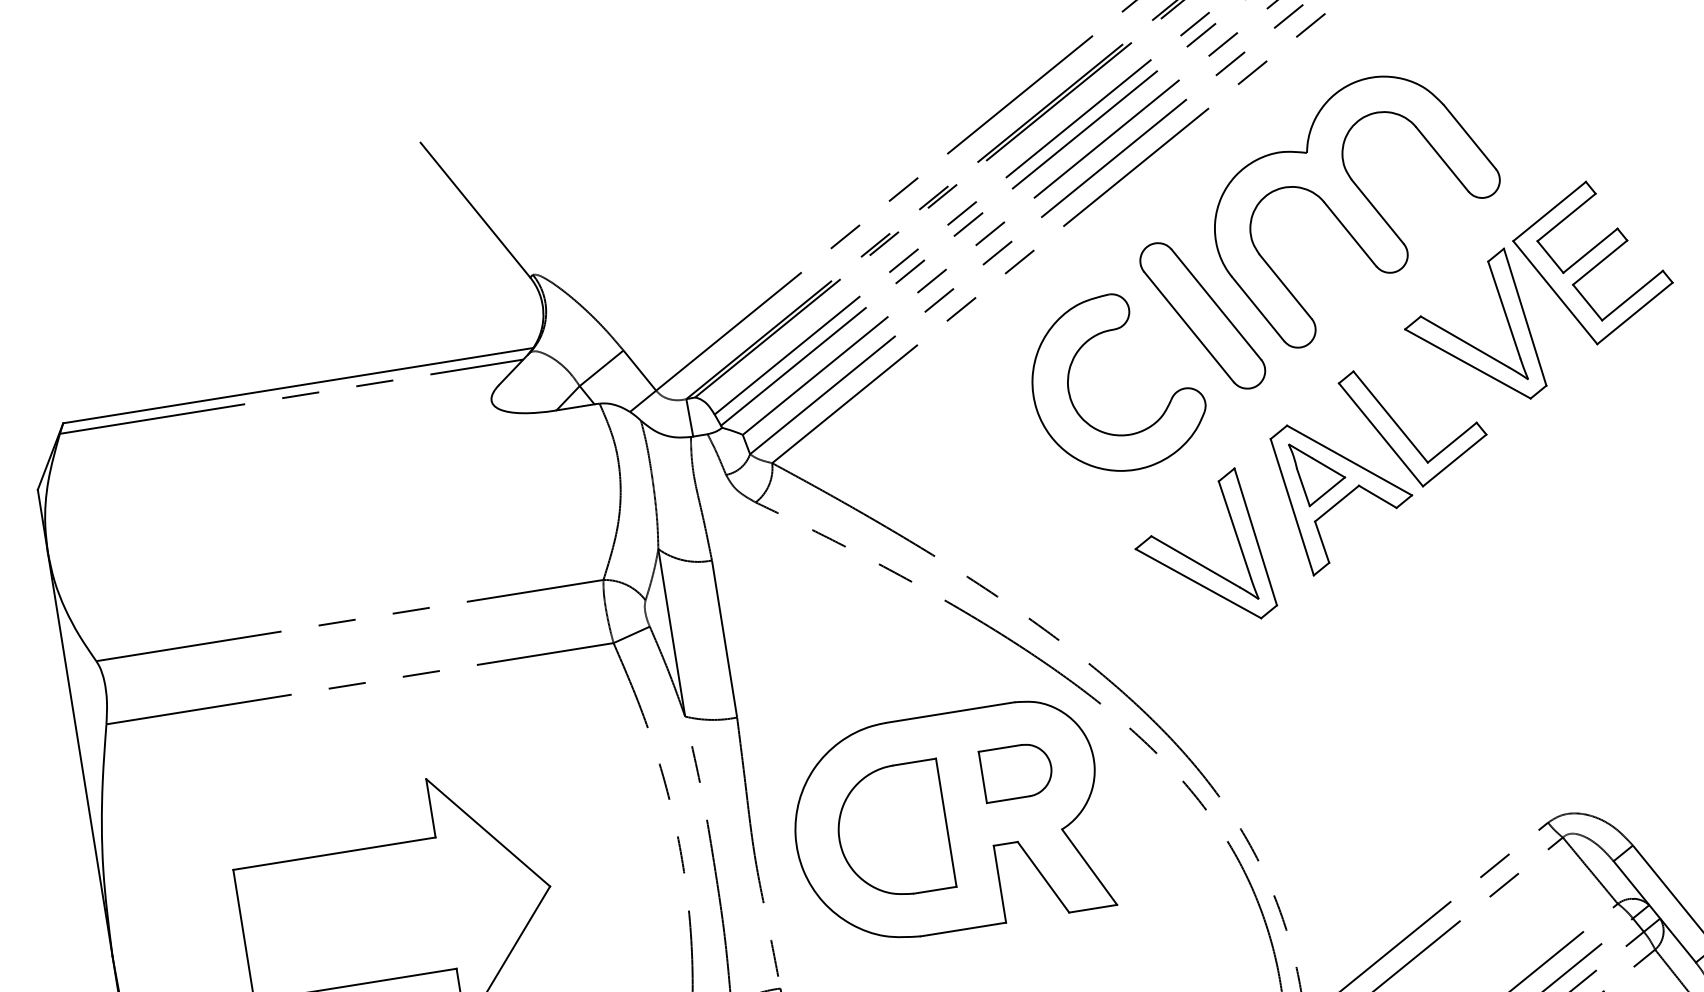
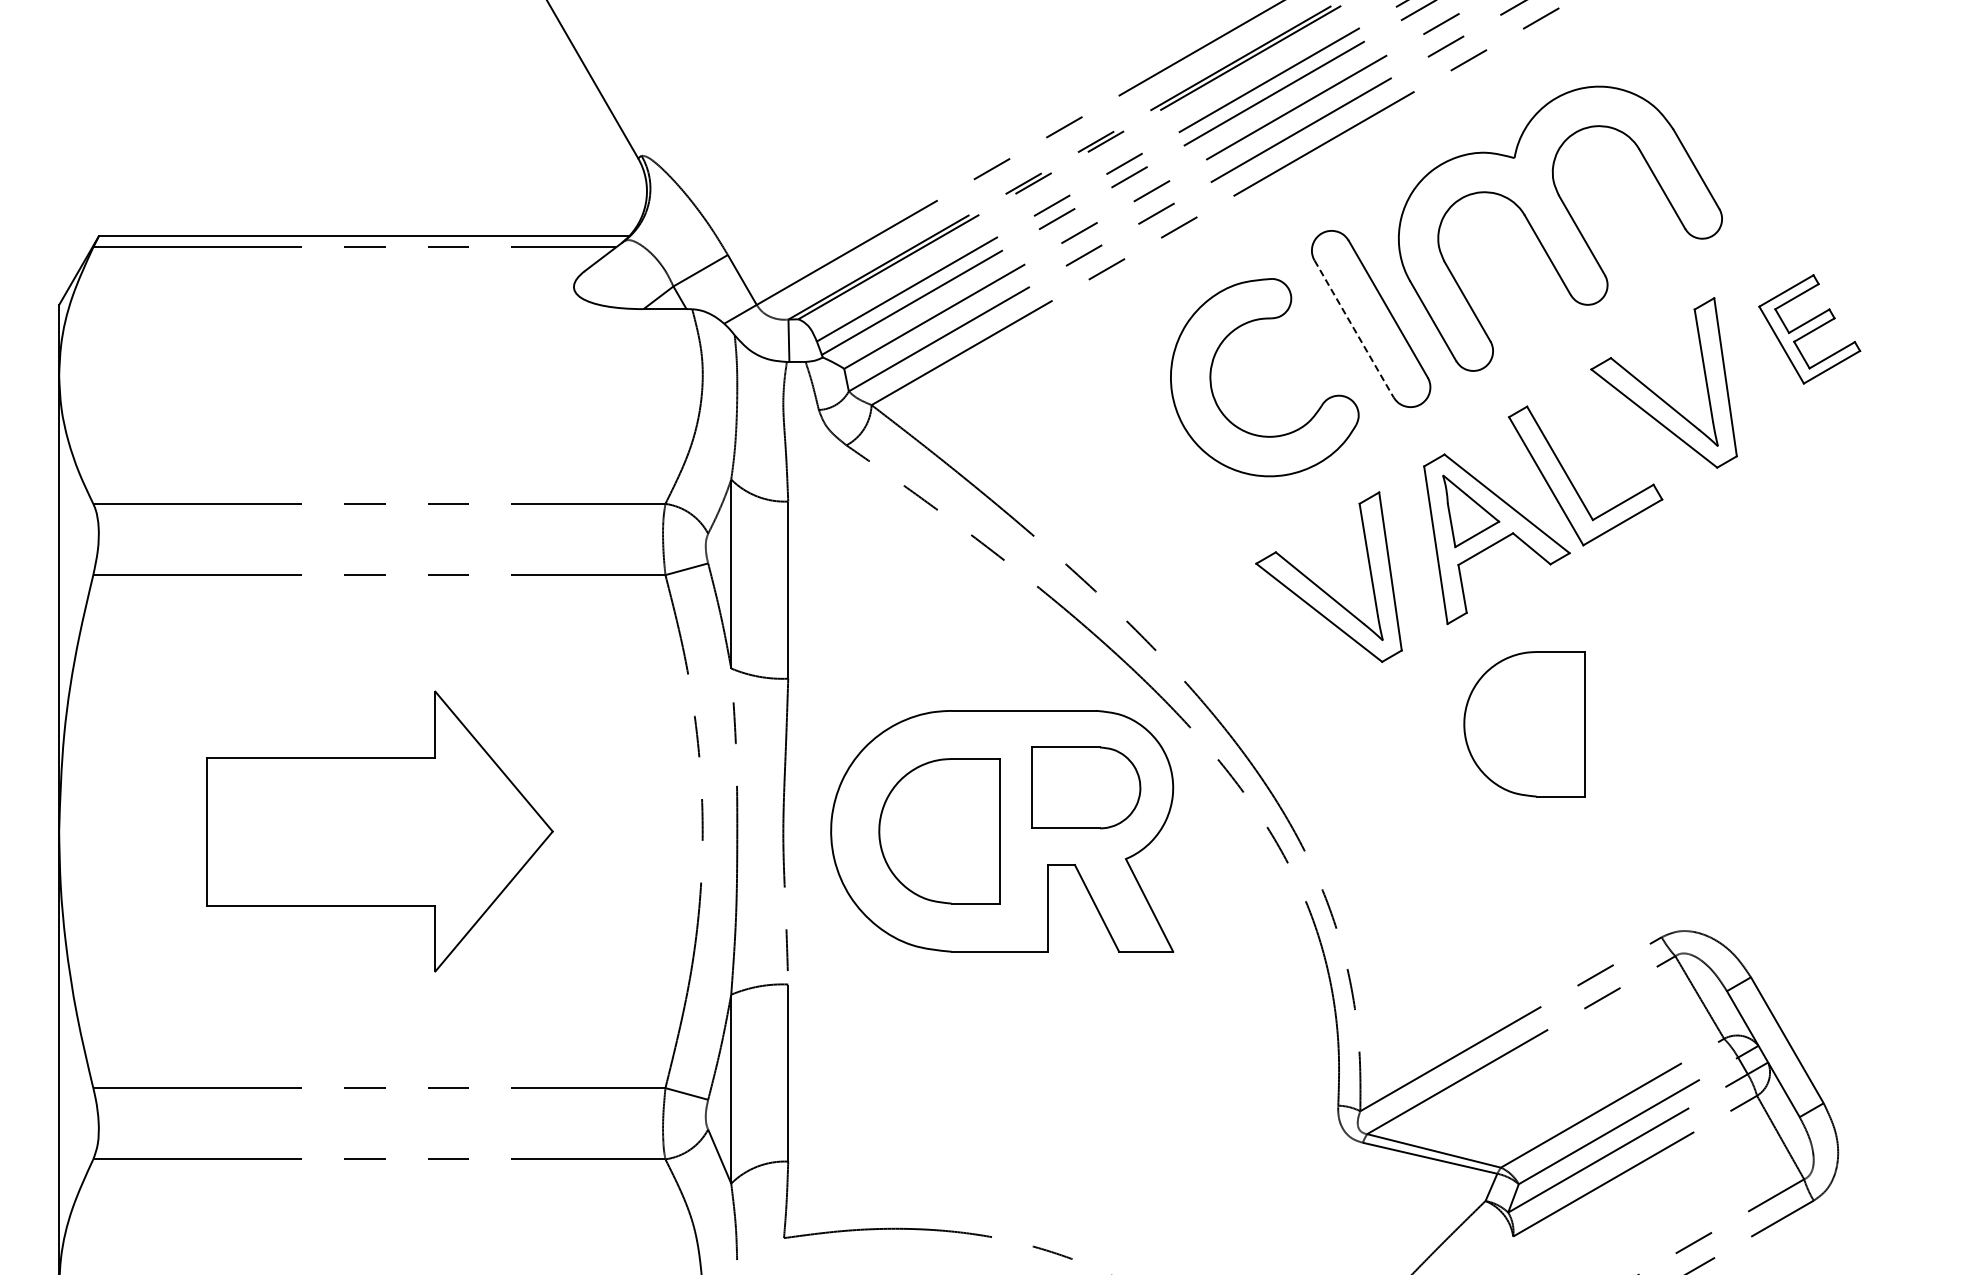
part: (1592, 262) -> (1809, 329), size x0.6
line: (1189, 326) -> (1354, 328), solid -> dashed
part: (1396, 653) -> (1524, 724), added
part: (1016, 771) -> (1086, 787), size x1.4

